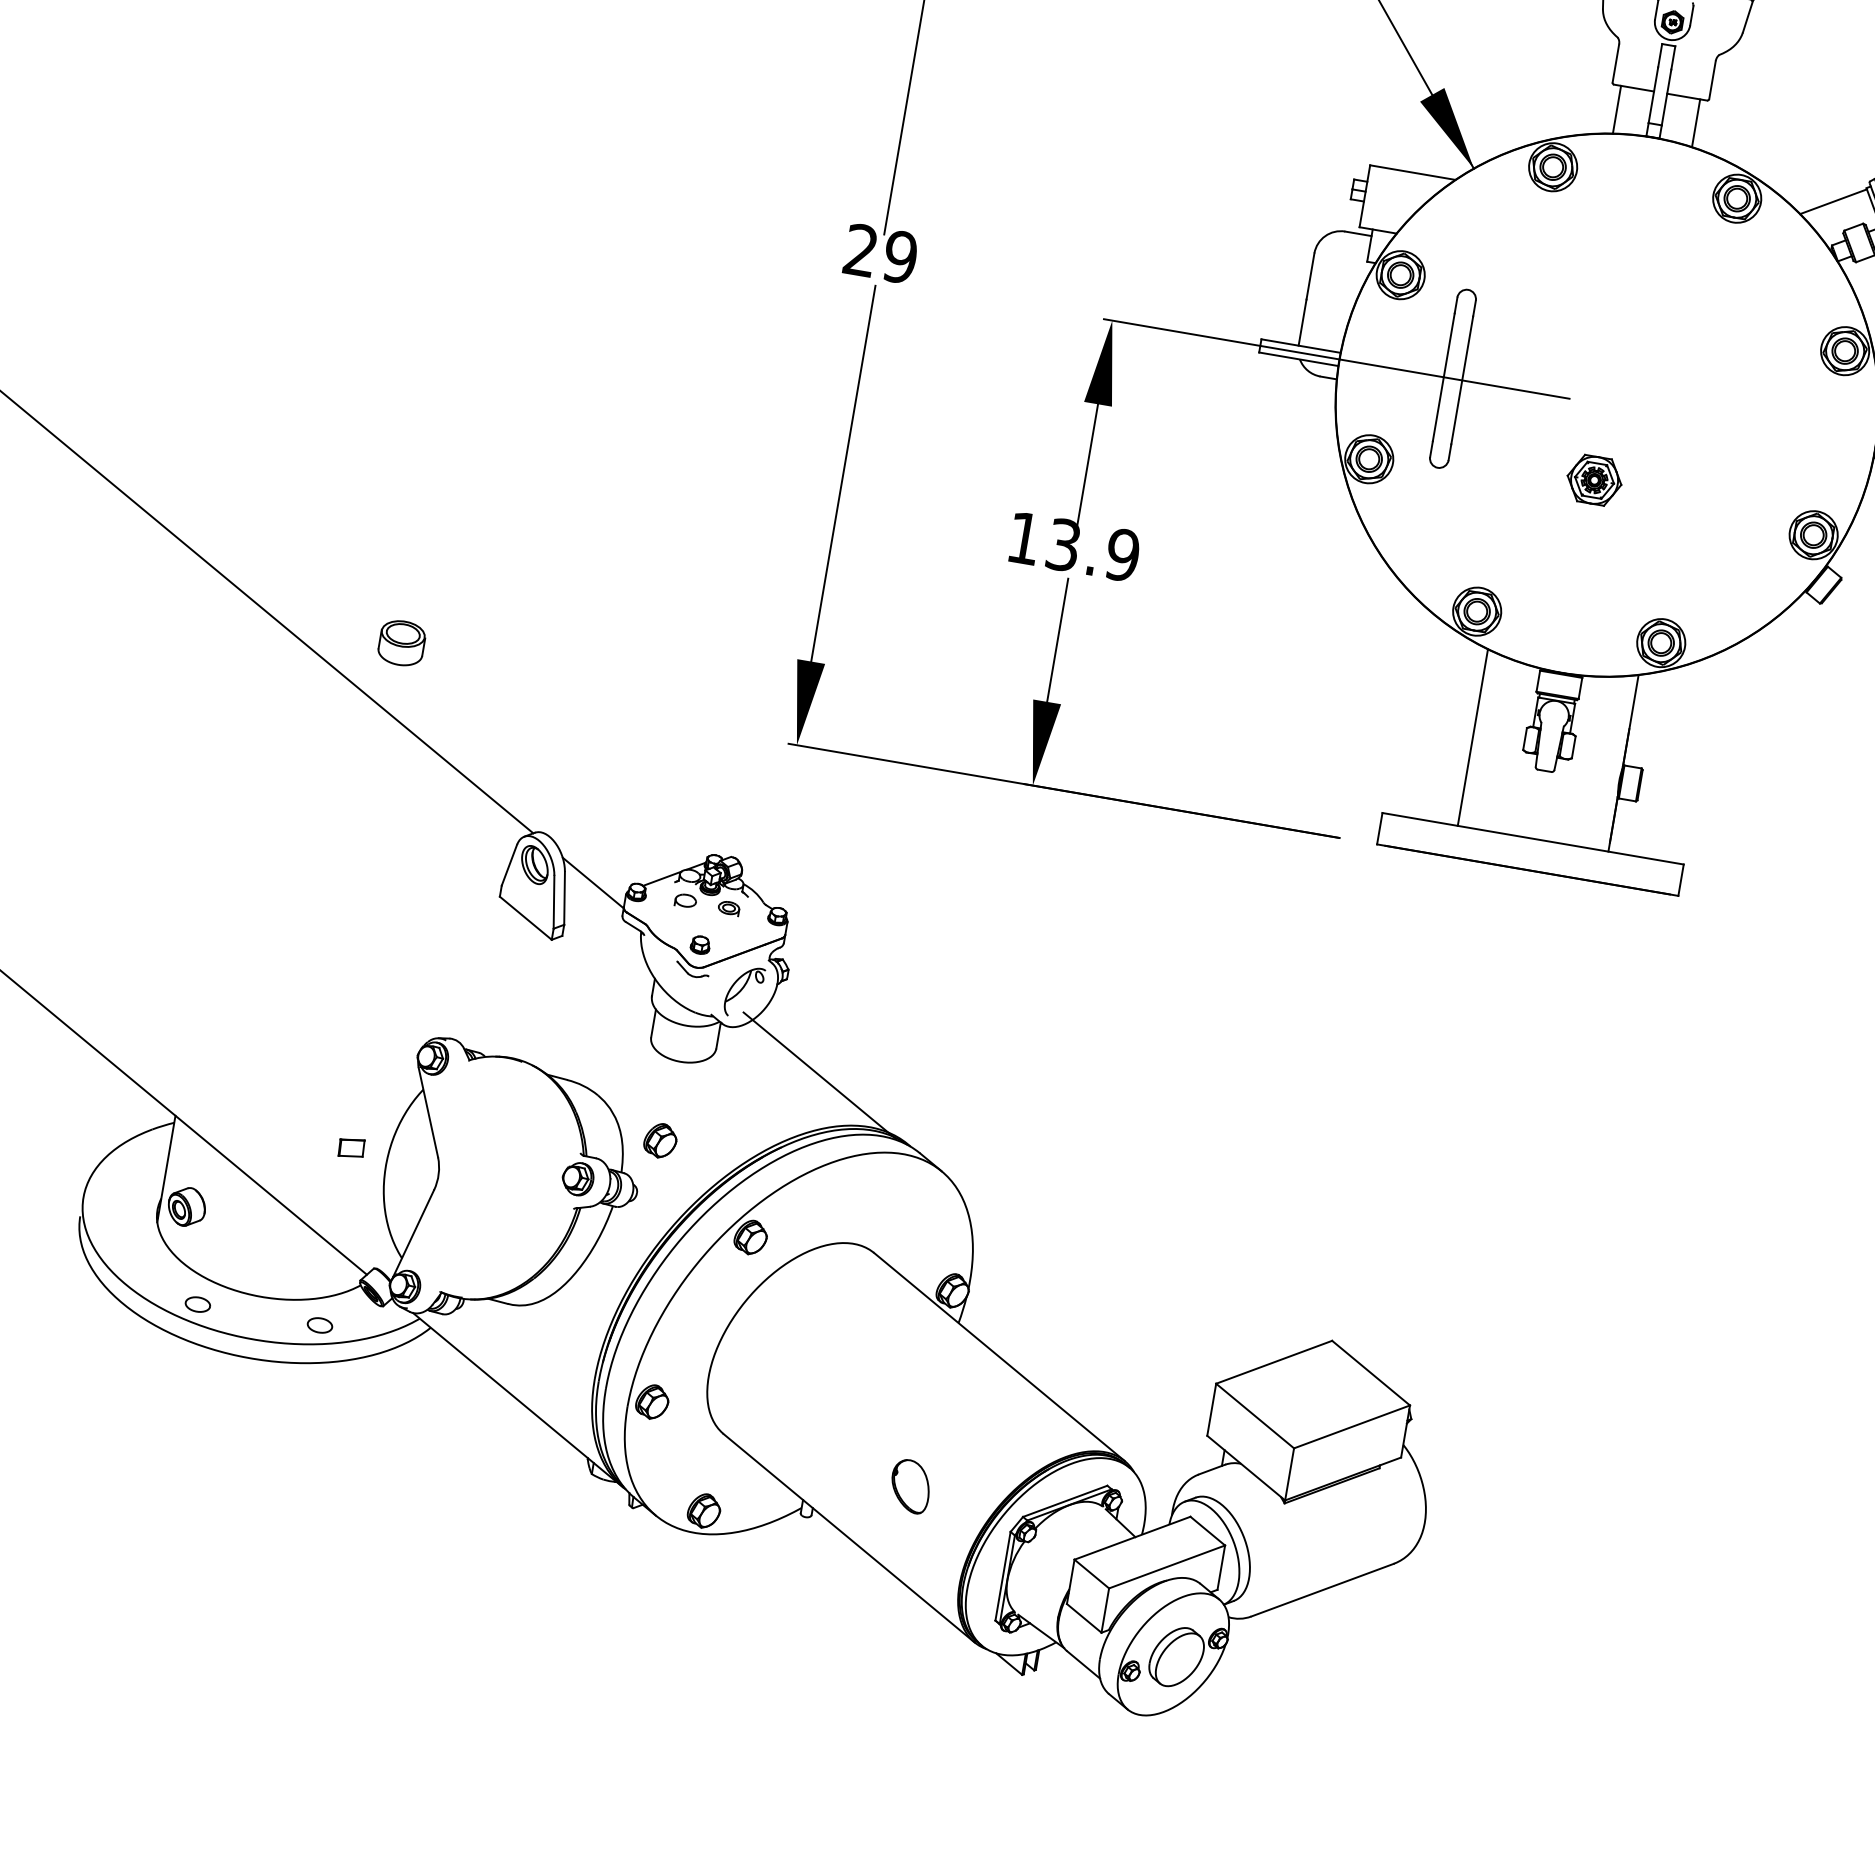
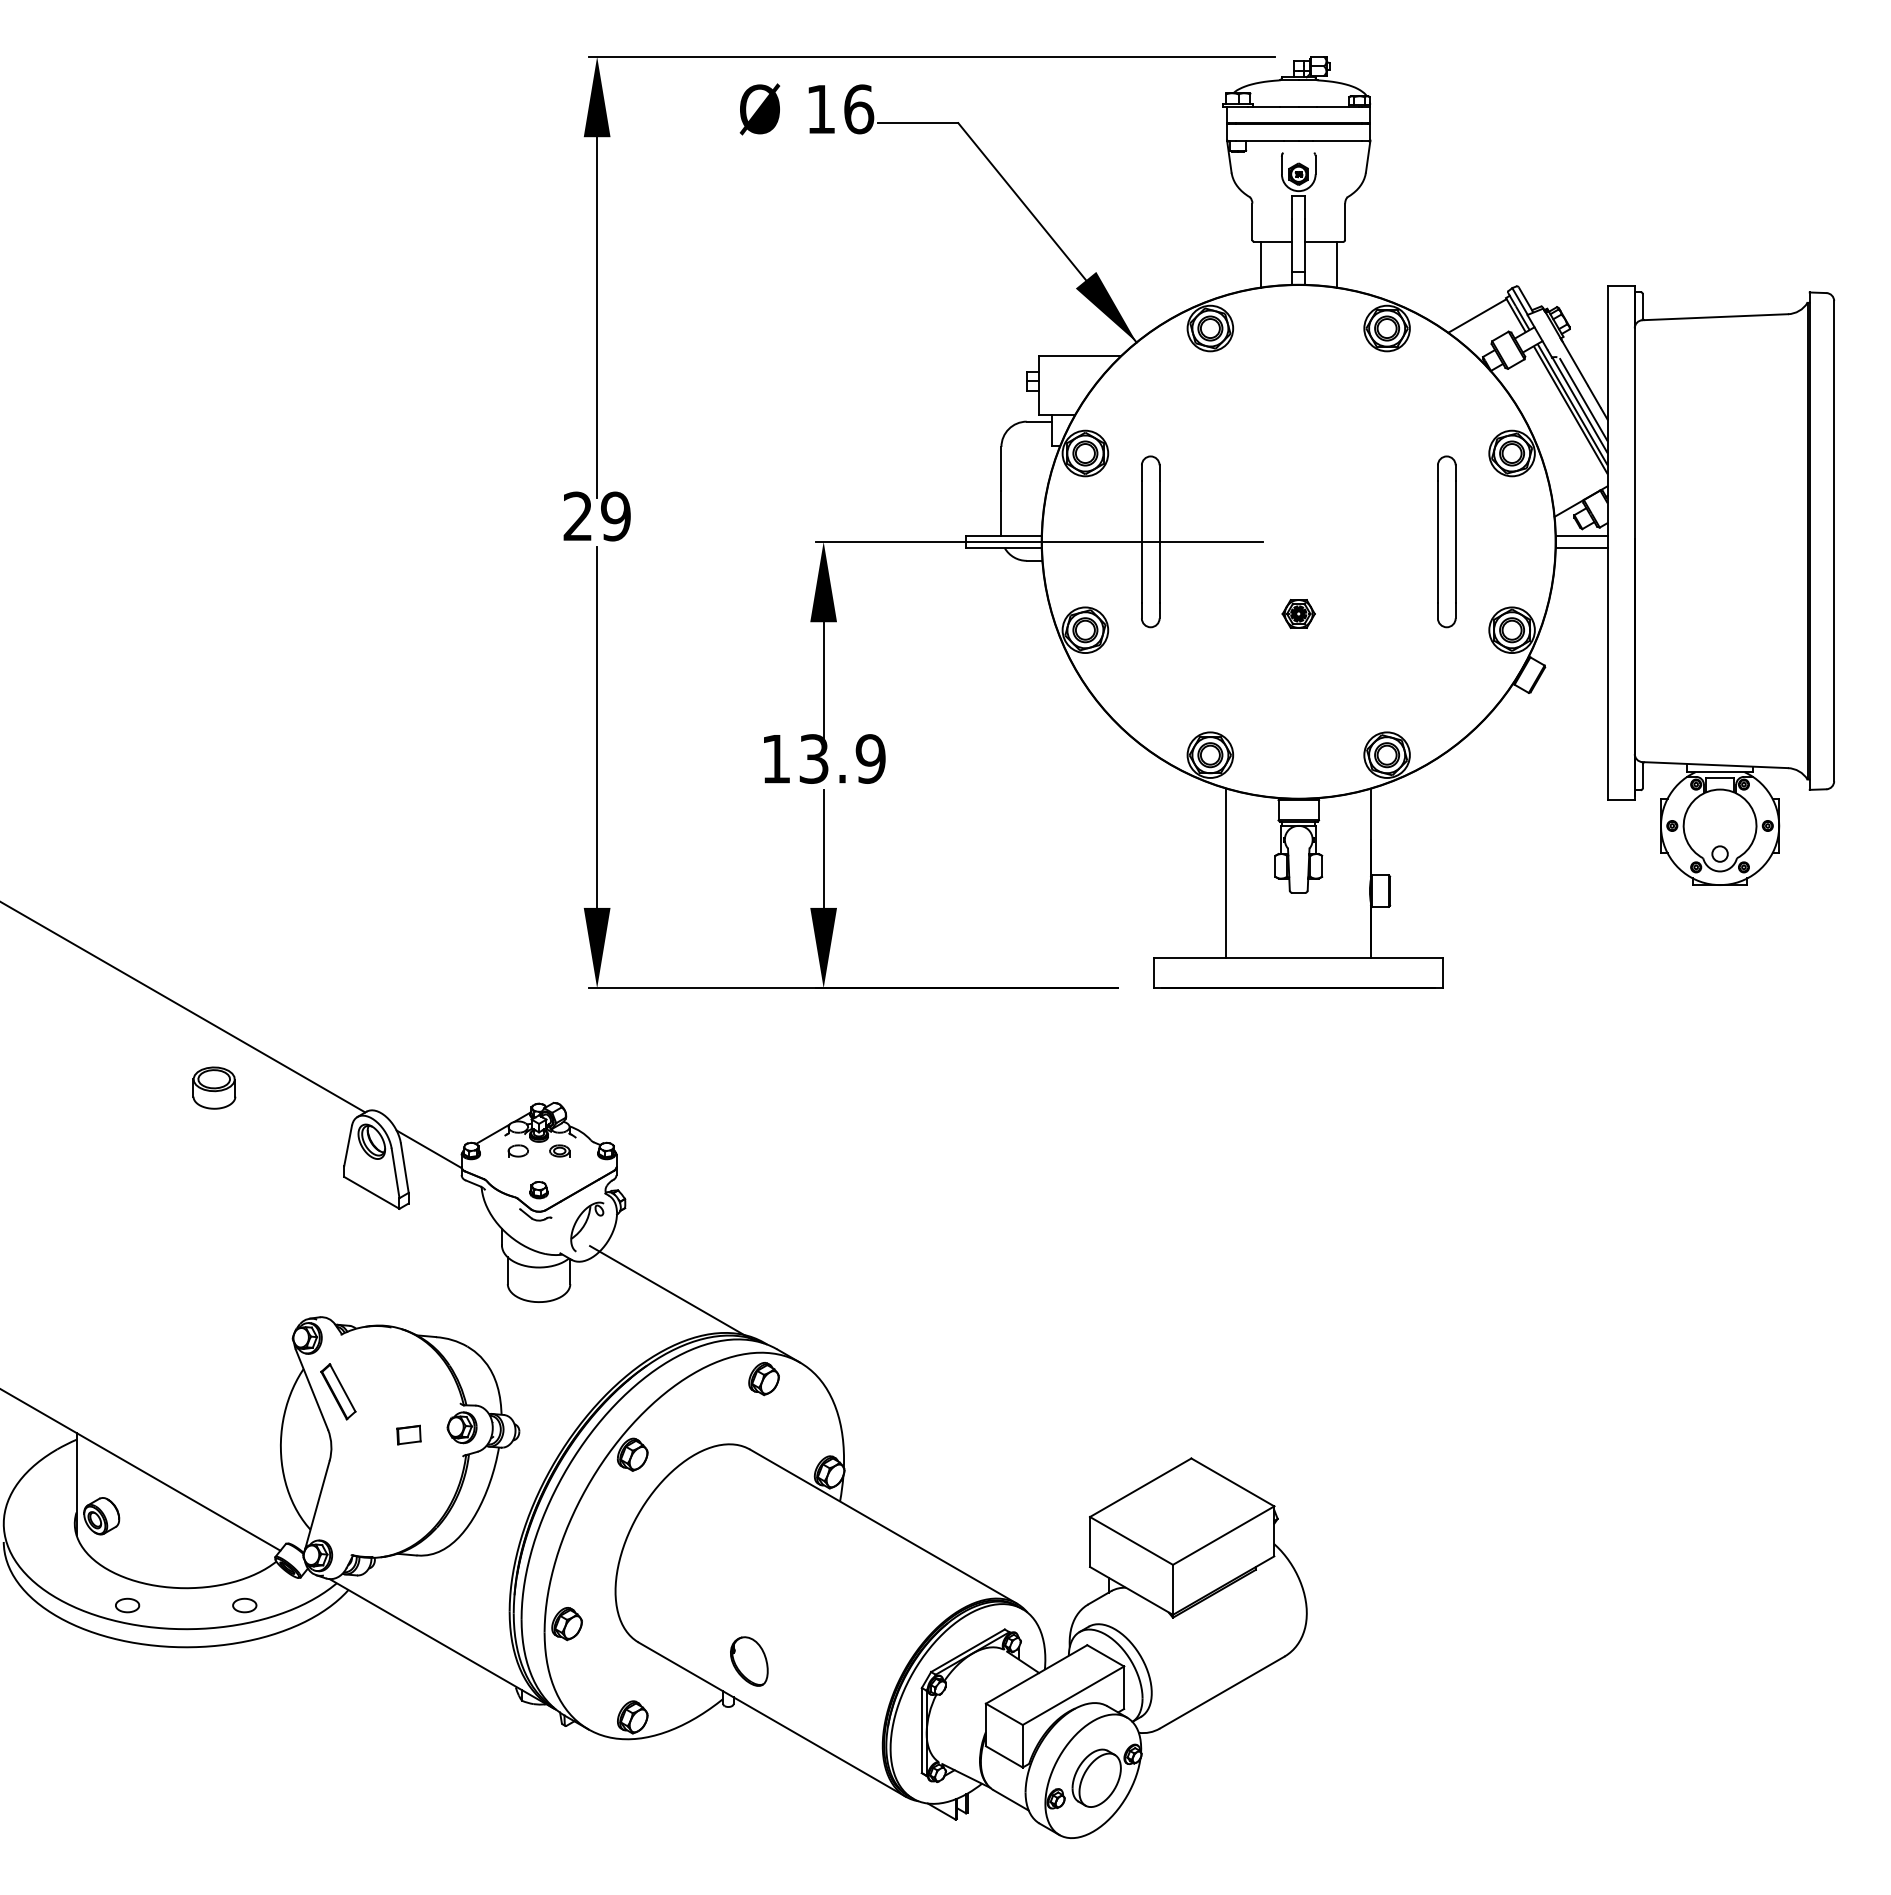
part: (1761, 431) -> (1446, 541), added
part: (1594, 479) -> (1298, 613), size x0.62
part: (402, 642) -> (214, 1087), moved
part: (455, 1119) -> (338, 1391), added
part: (659, 1141) -> (763, 1379), moved
part: (351, 1147) -> (408, 1434), moved
part: (910, 1486) -> (749, 1661), moved

